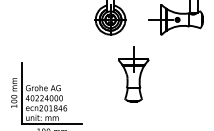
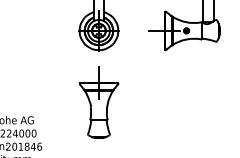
part: (133, 74) -> (98, 102), moved

